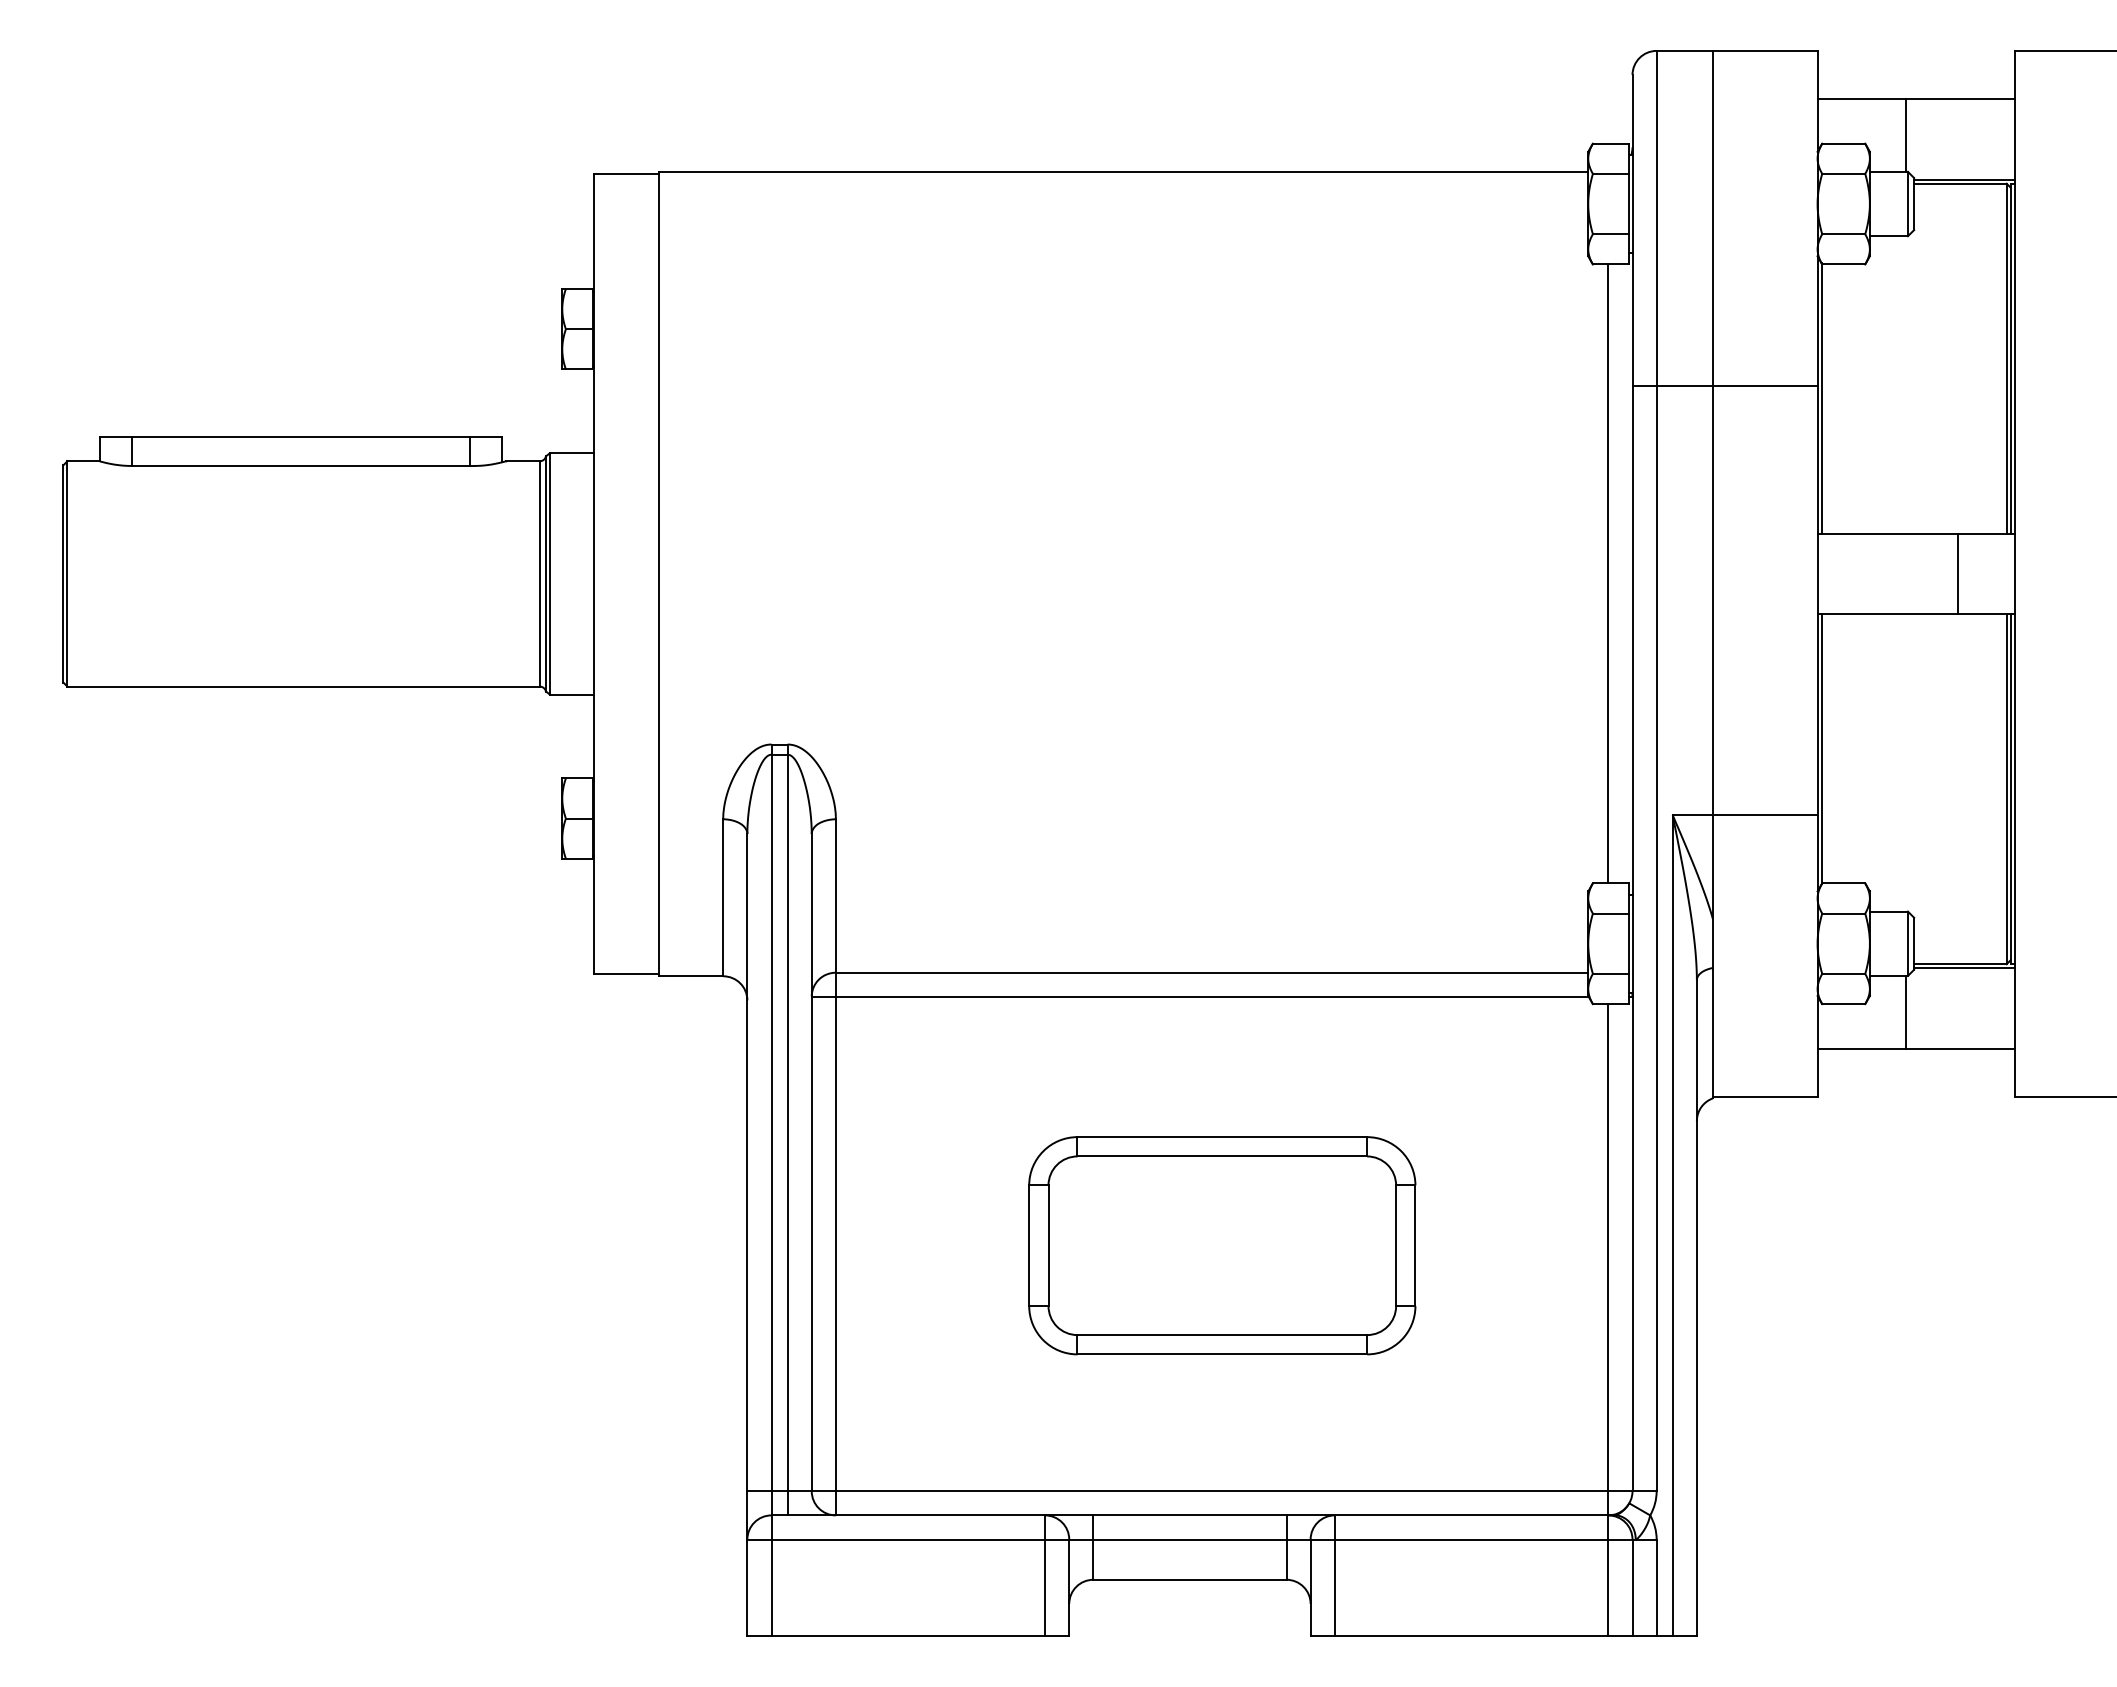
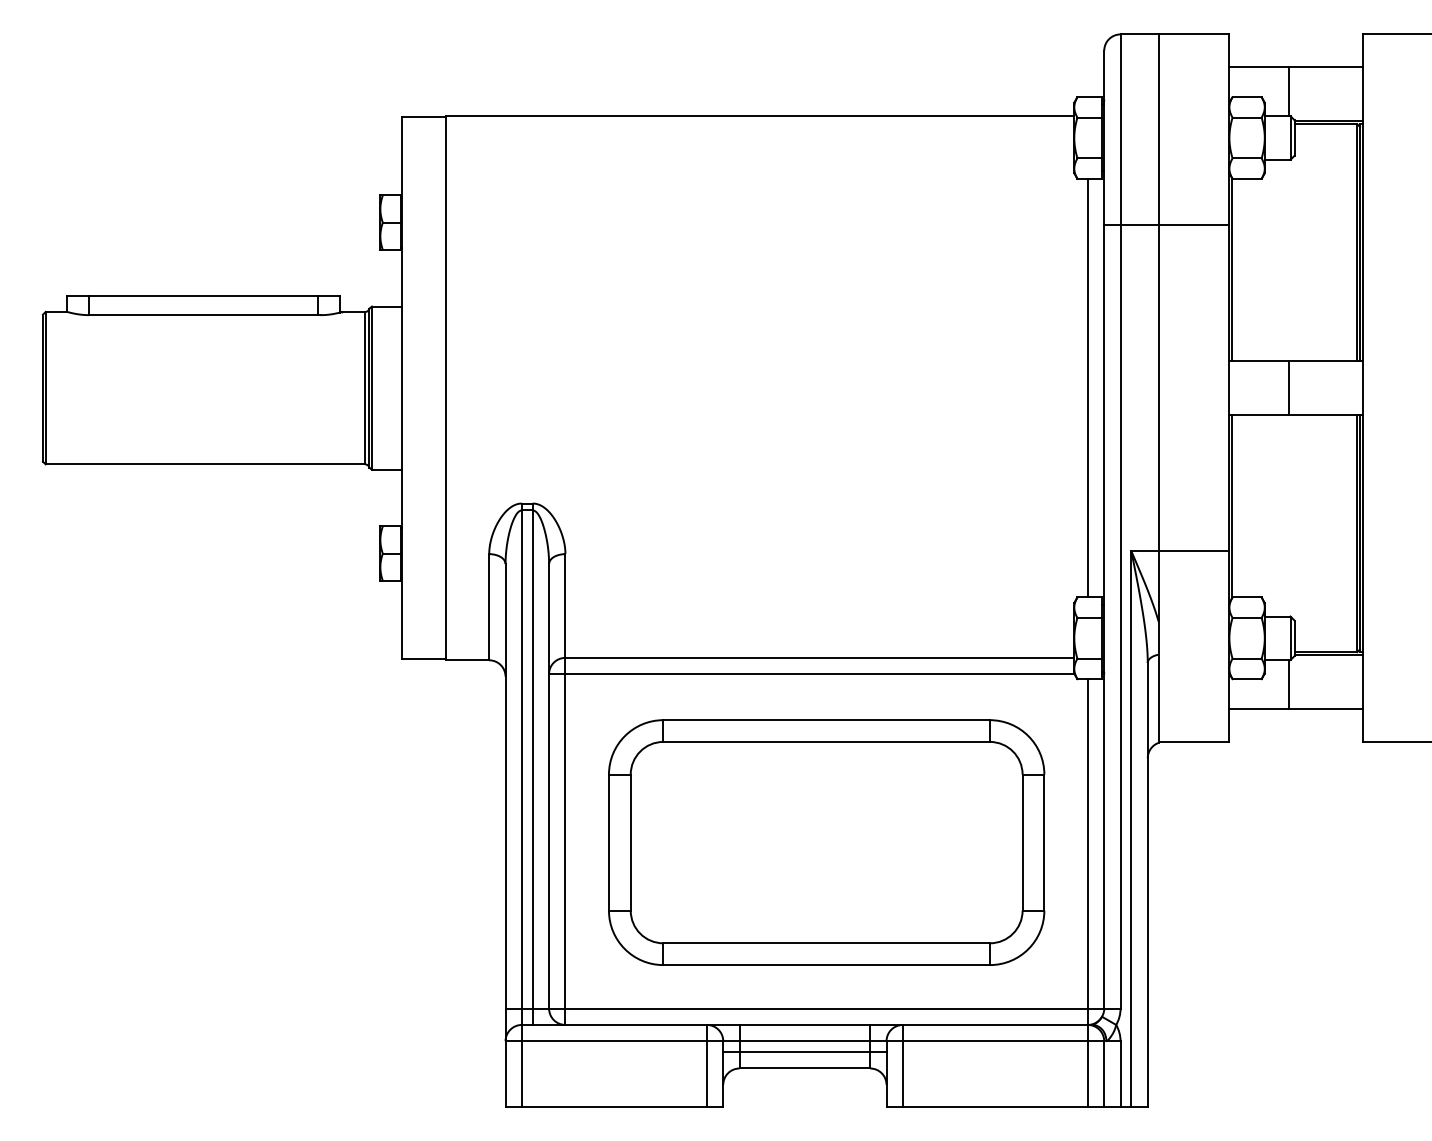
line: (1724, 385) -> (1166, 224), moved
line: (1958, 572) -> (1289, 387), moved
part: (1221, 1245) -> (826, 842), size x1.67
line: (1189, 1556) -> (804, 1052), added

